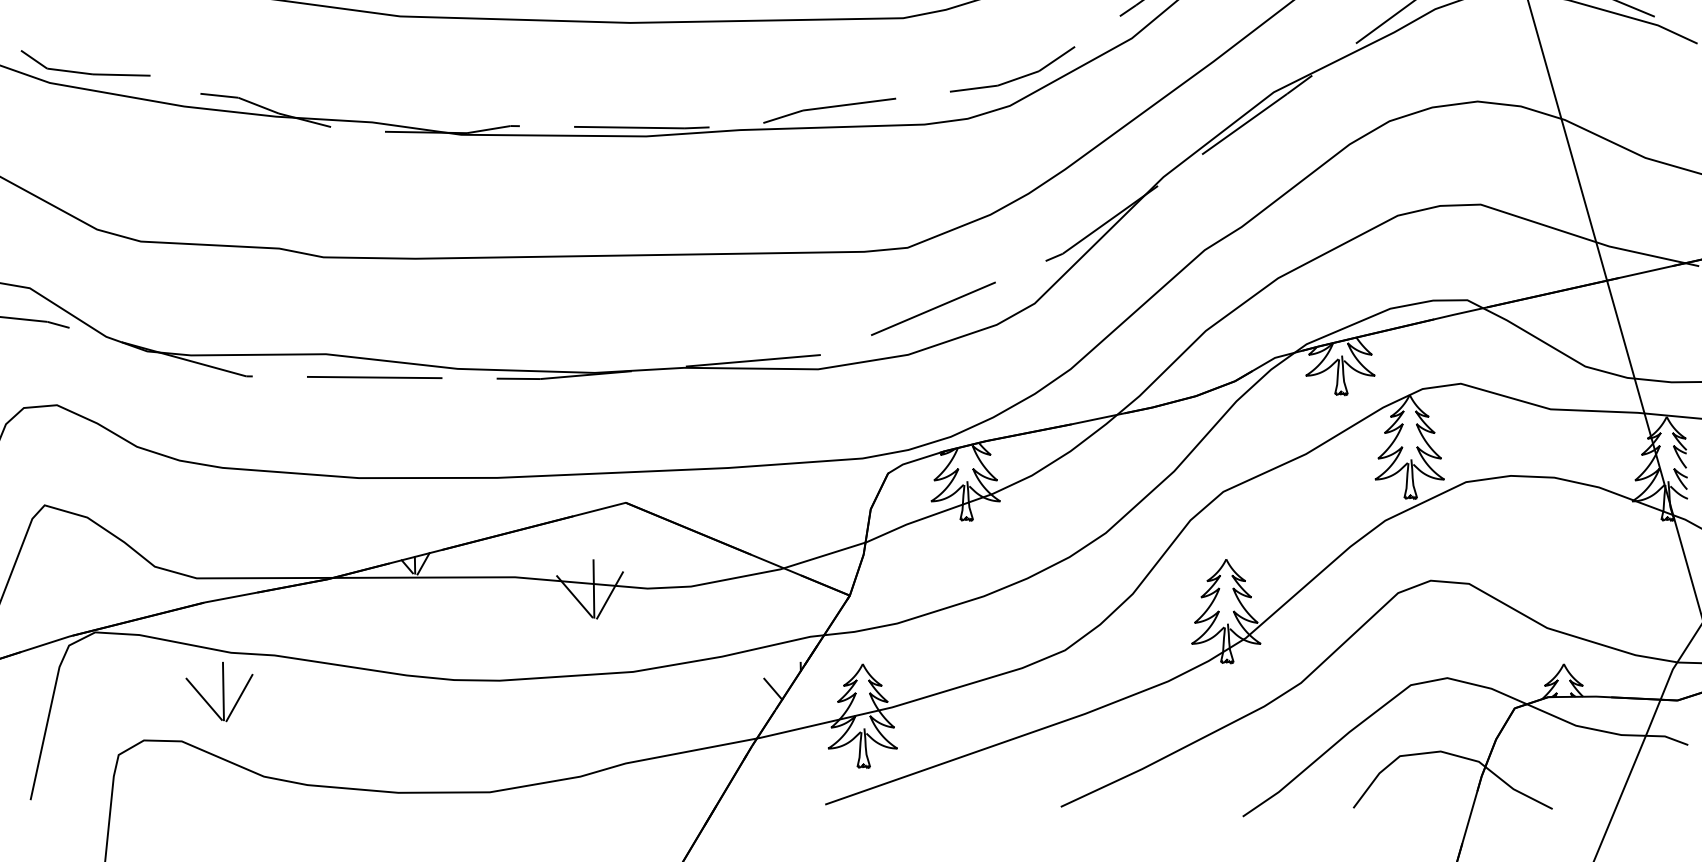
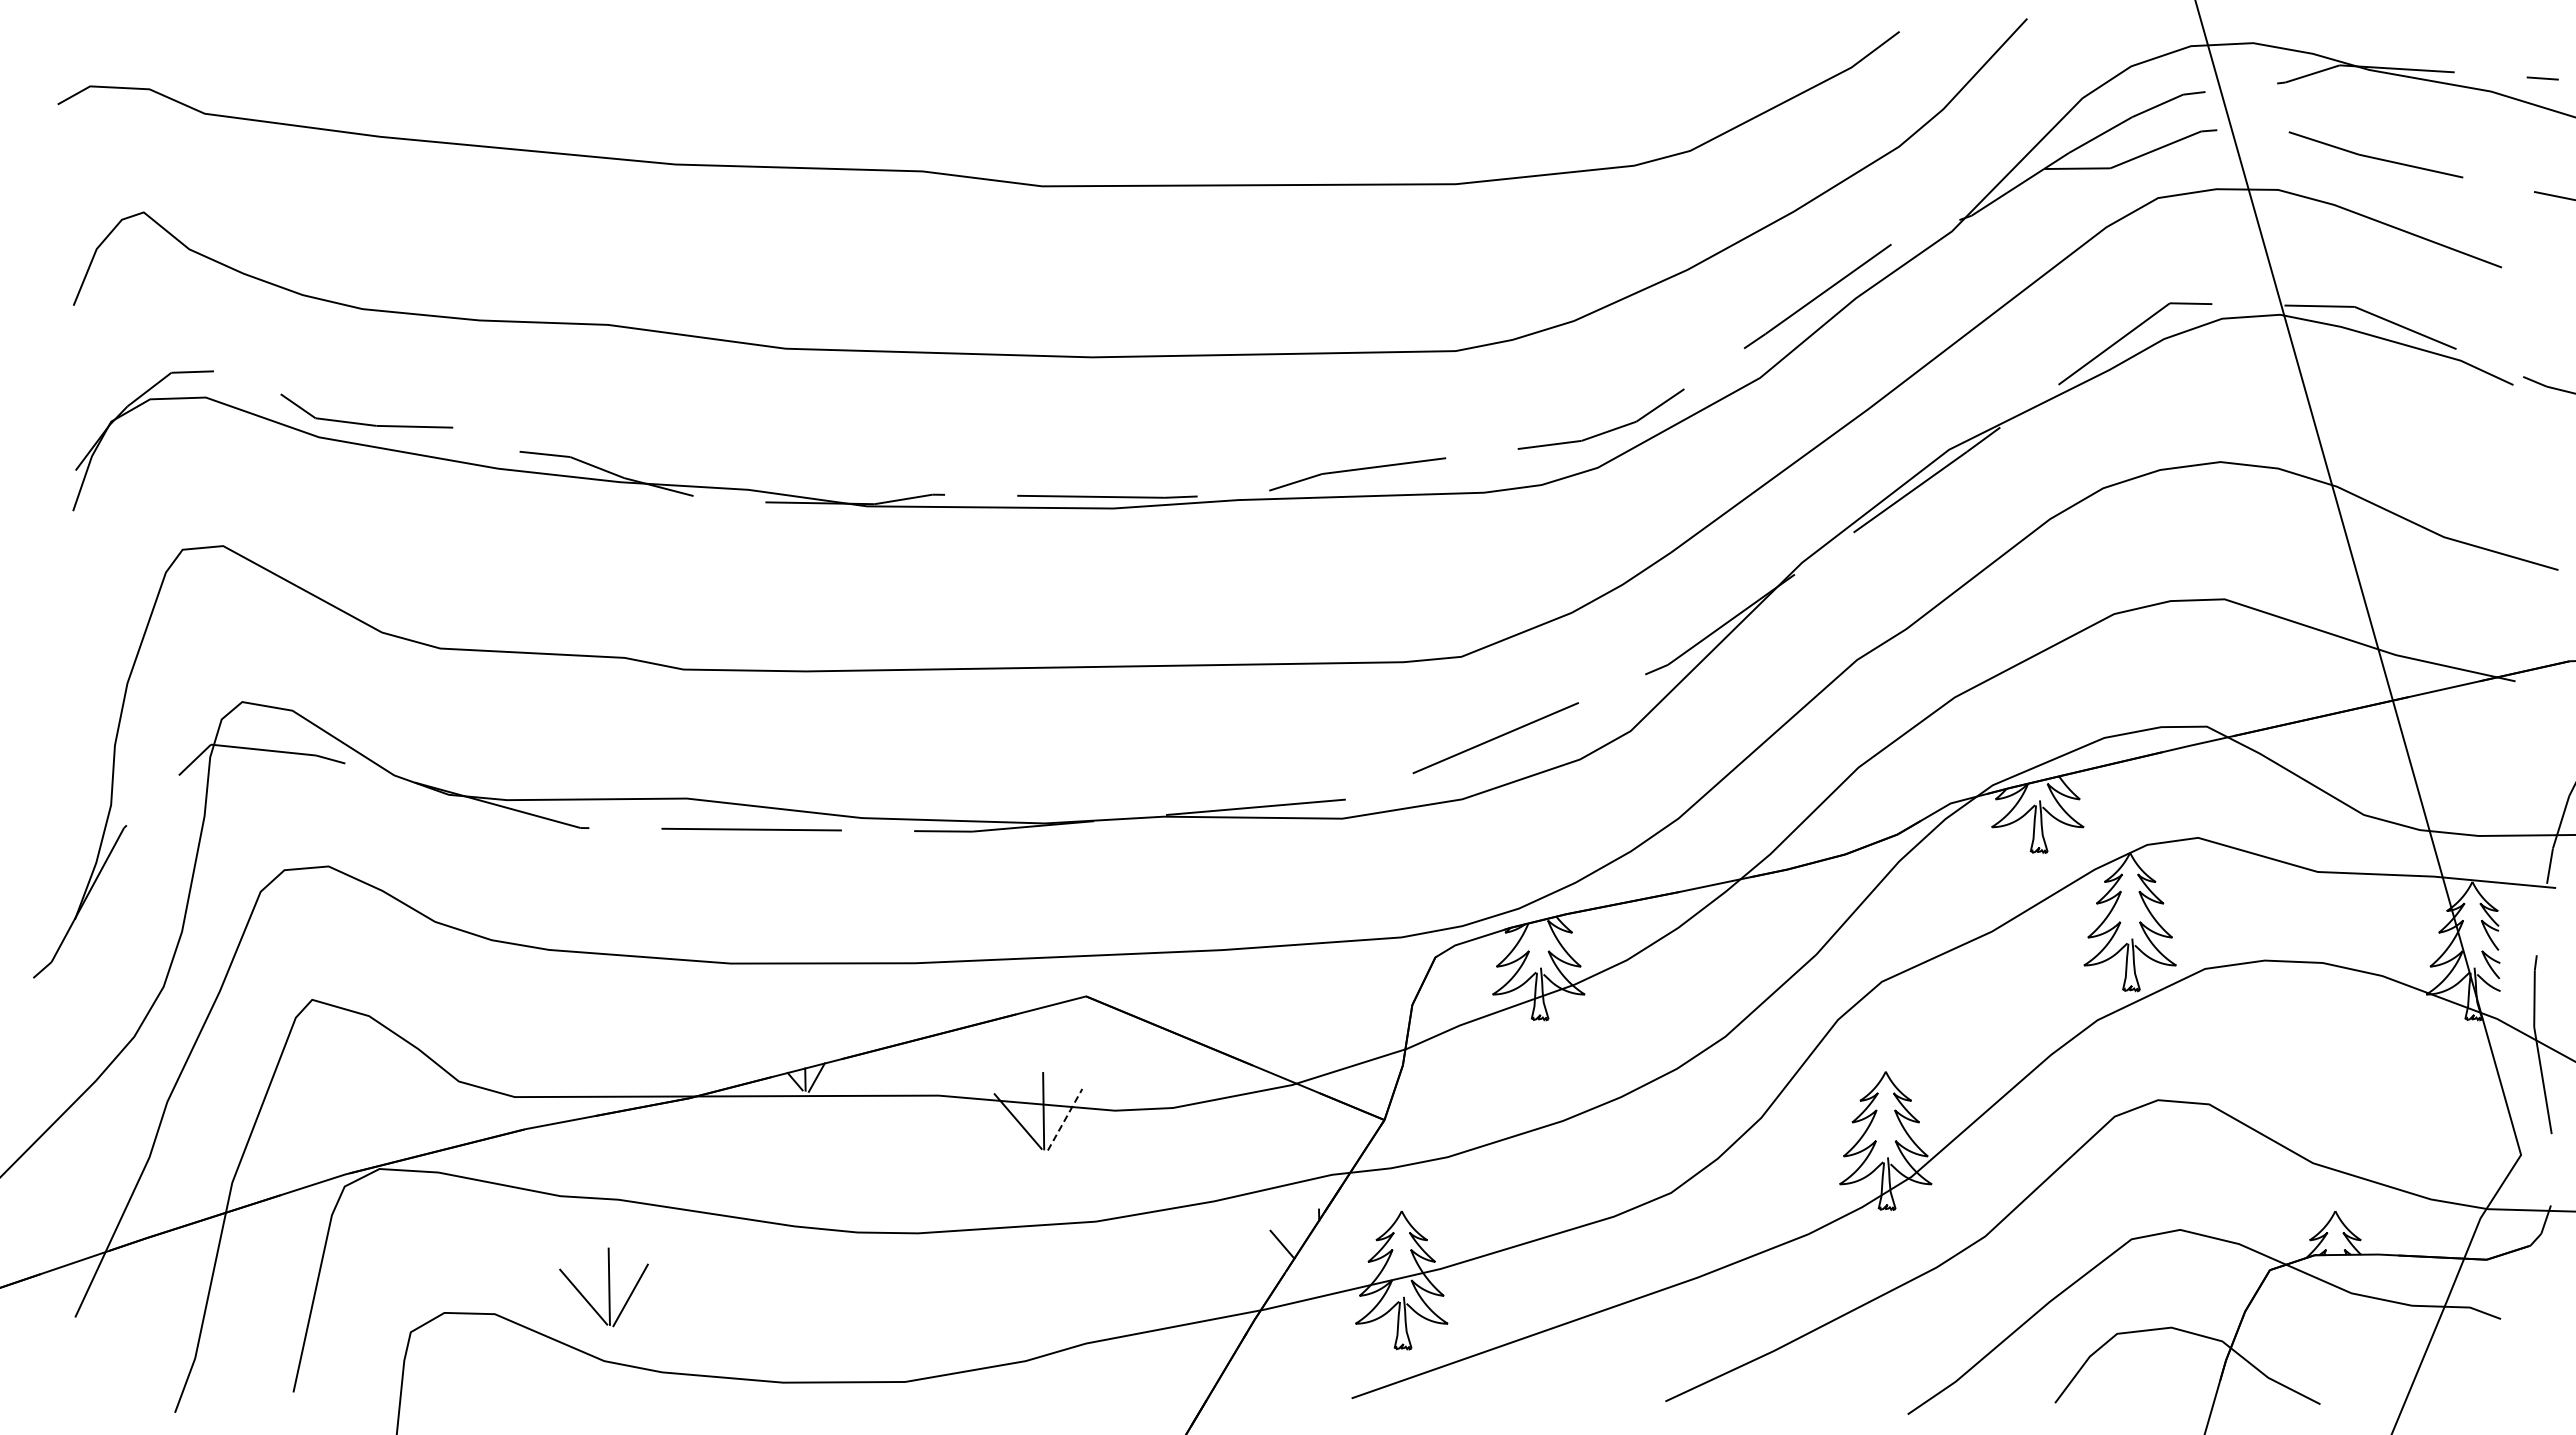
line: (610, 595) -> (1065, 1119), solid -> dashed
part: (219, 692) -> (603, 1287), moved

